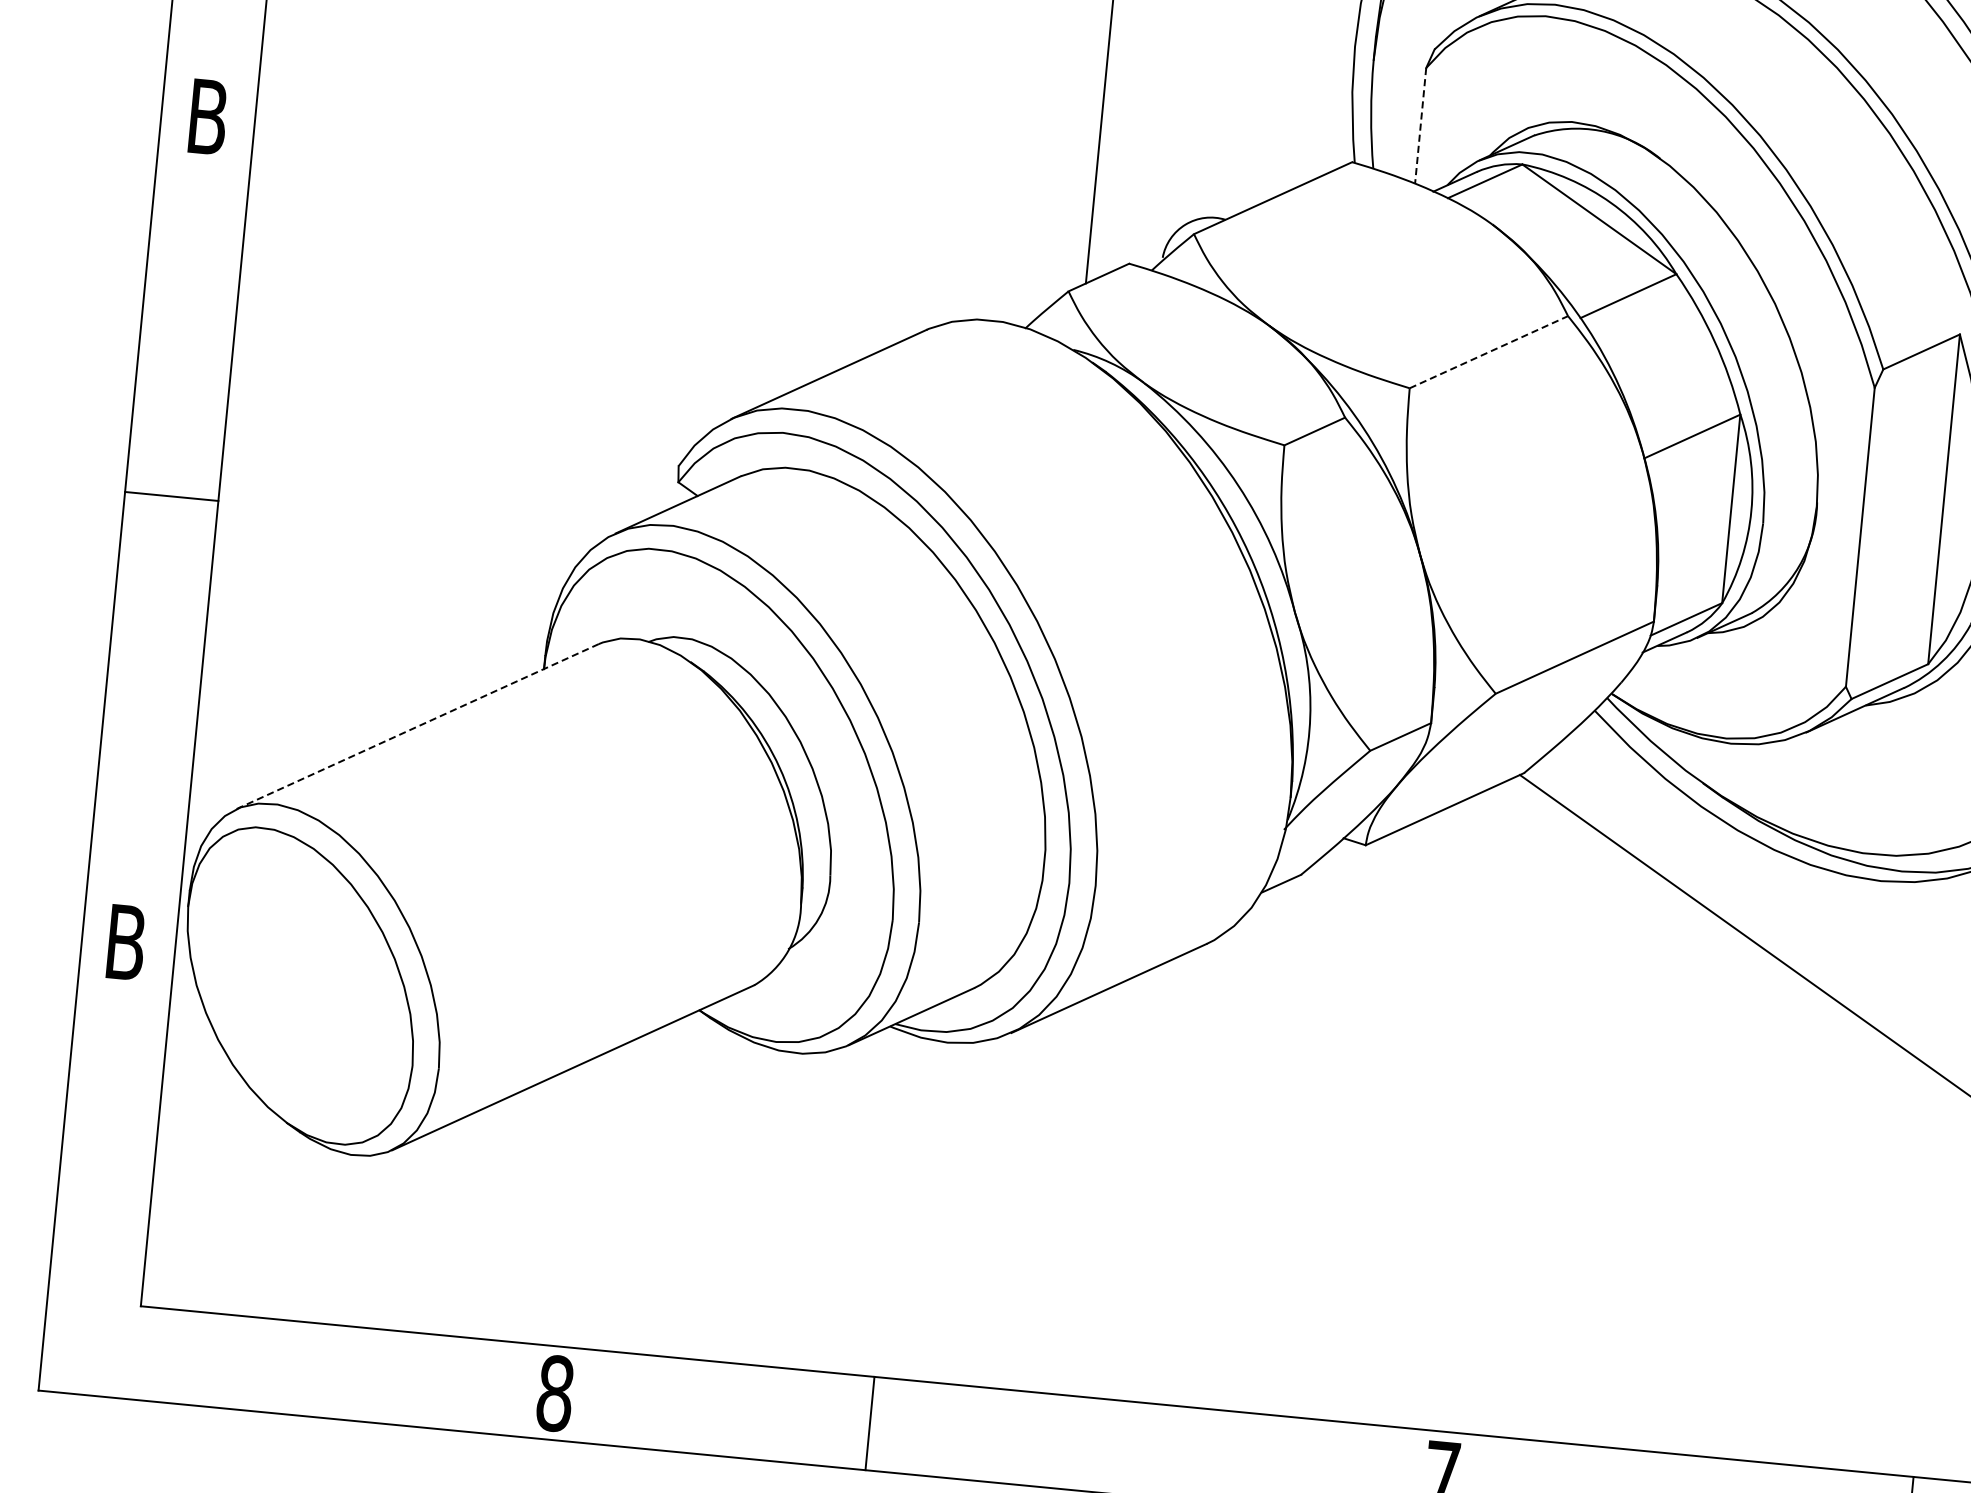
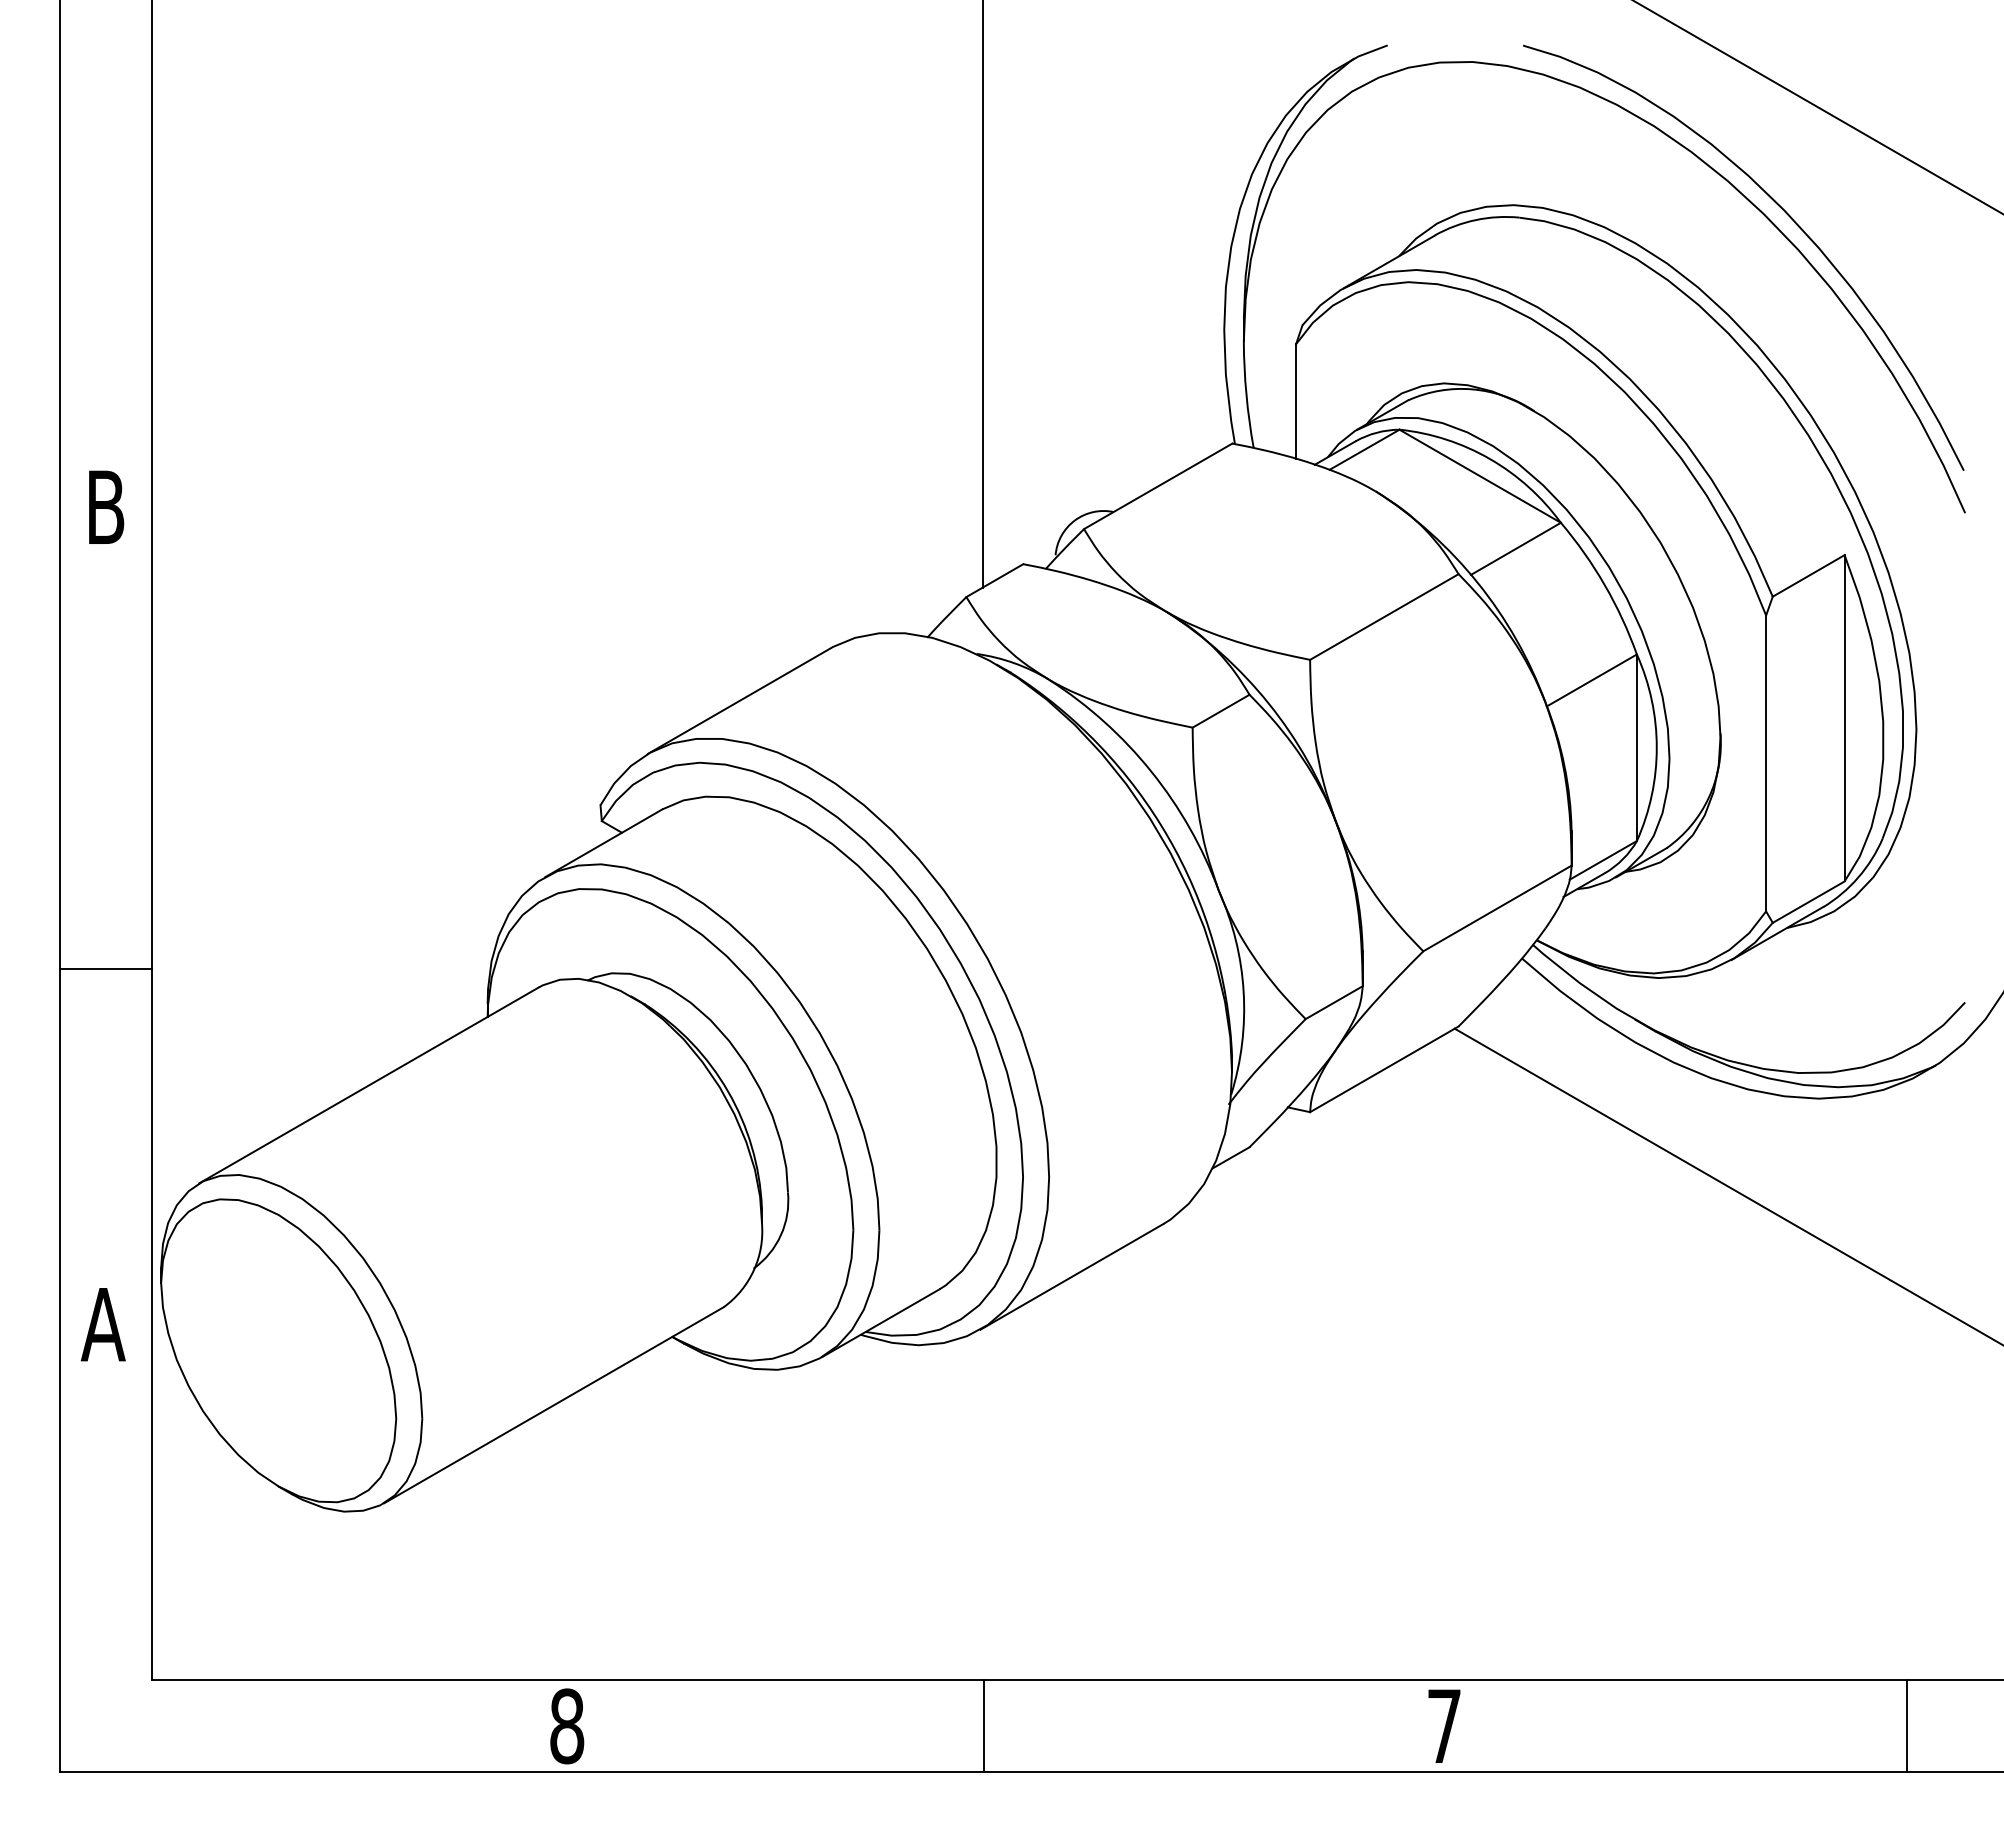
line: (1421, 125) -> (1296, 401), dashed -> solid
line: (1488, 352) -> (1384, 617), dashed -> solid
line: (172, 496) -> (106, 968), moved
line: (416, 726) -> (368, 1085), dashed -> solid
text: (124, 942) -> (102, 1324), B -> A
line: (869, 1422) -> (983, 1725), moved

